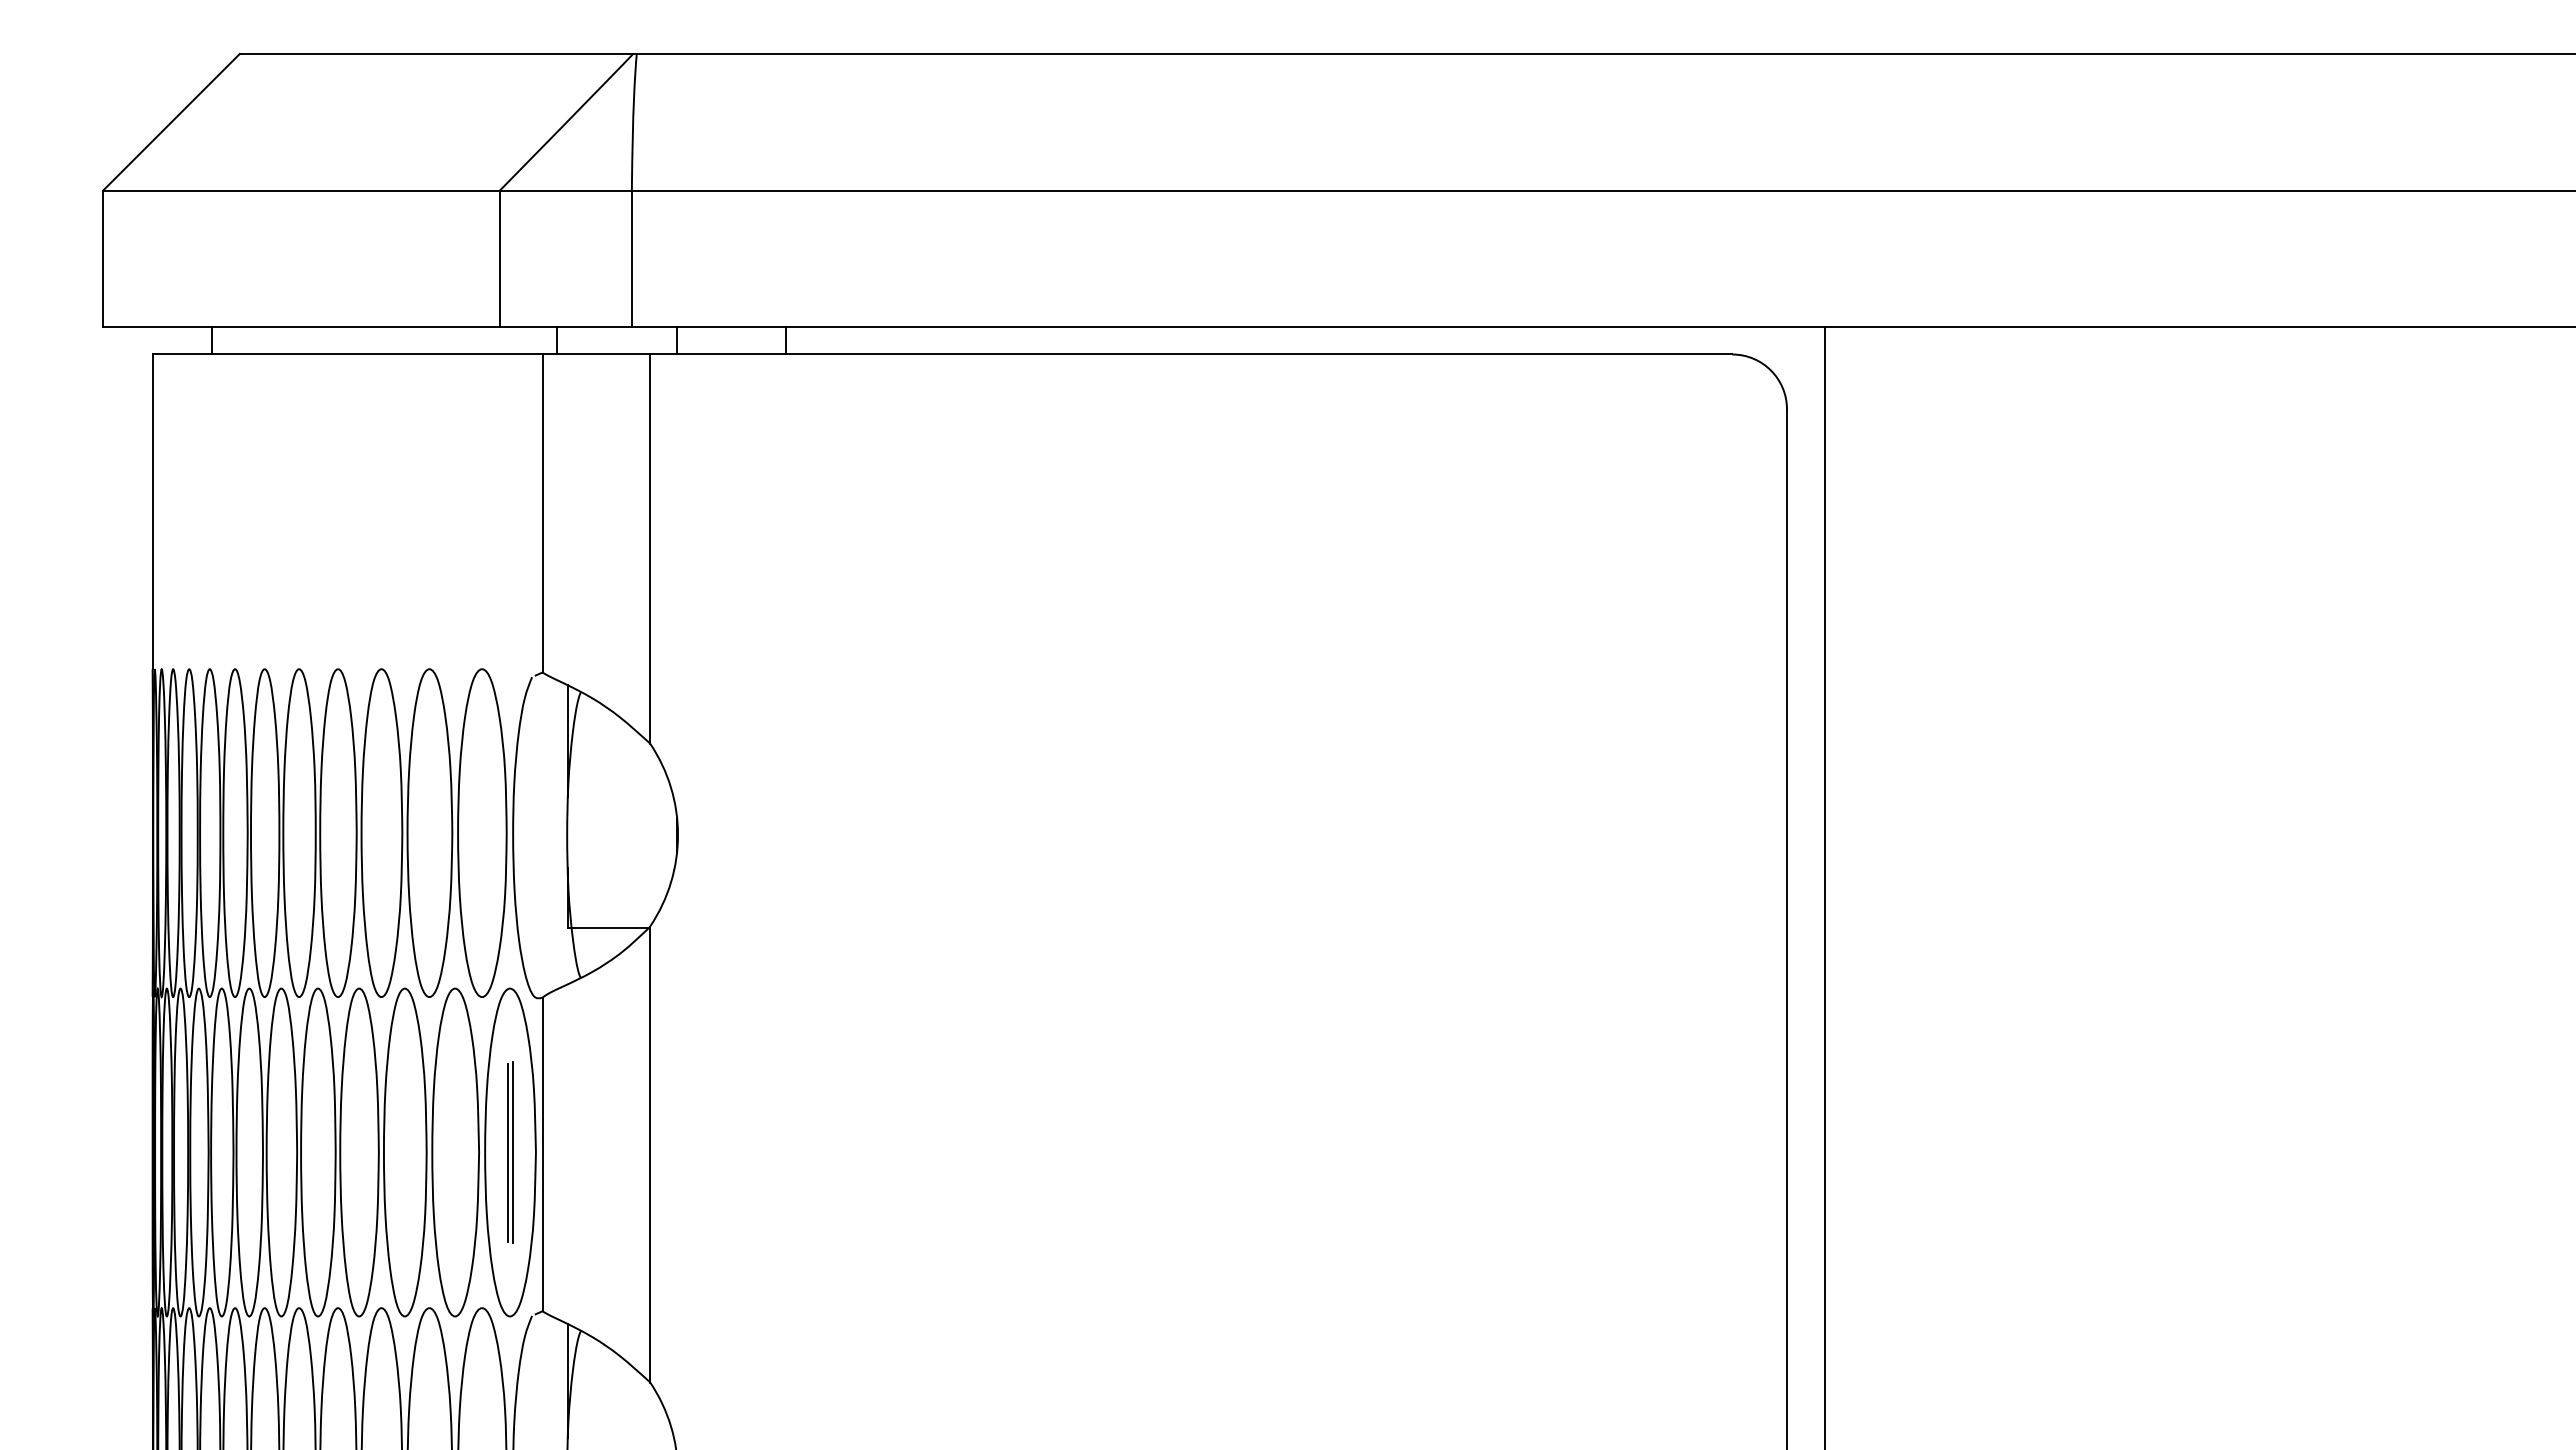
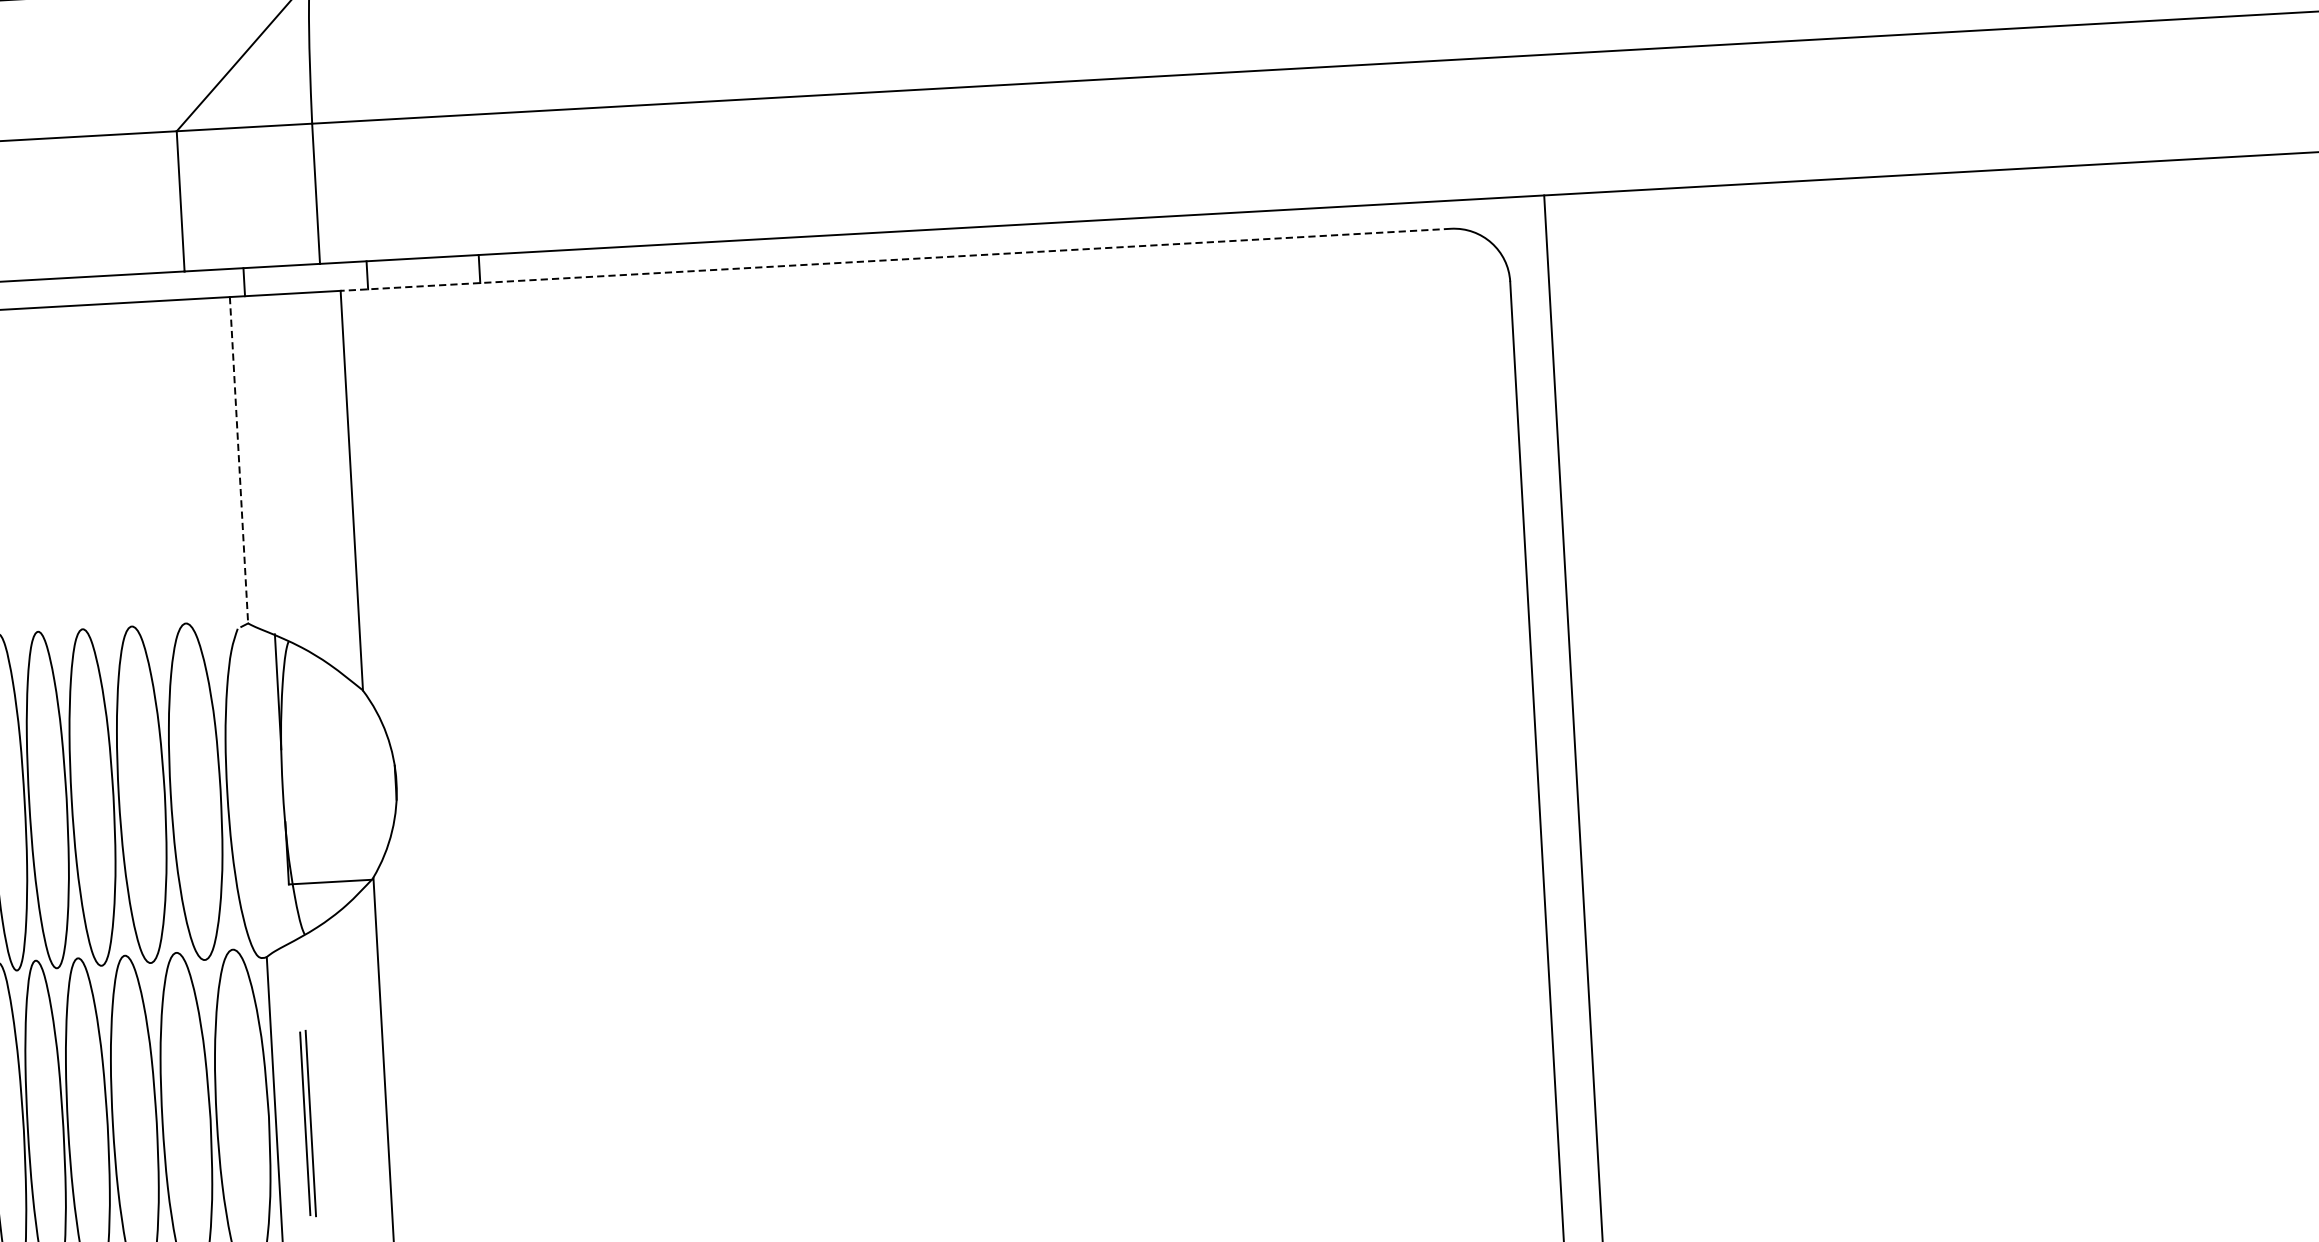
line: (1191, 354) -> (895, 259), solid -> dashed
line: (542, 514) -> (239, 461), solid -> dashed
part: (510, 1152) -> (307, 1123), moved

